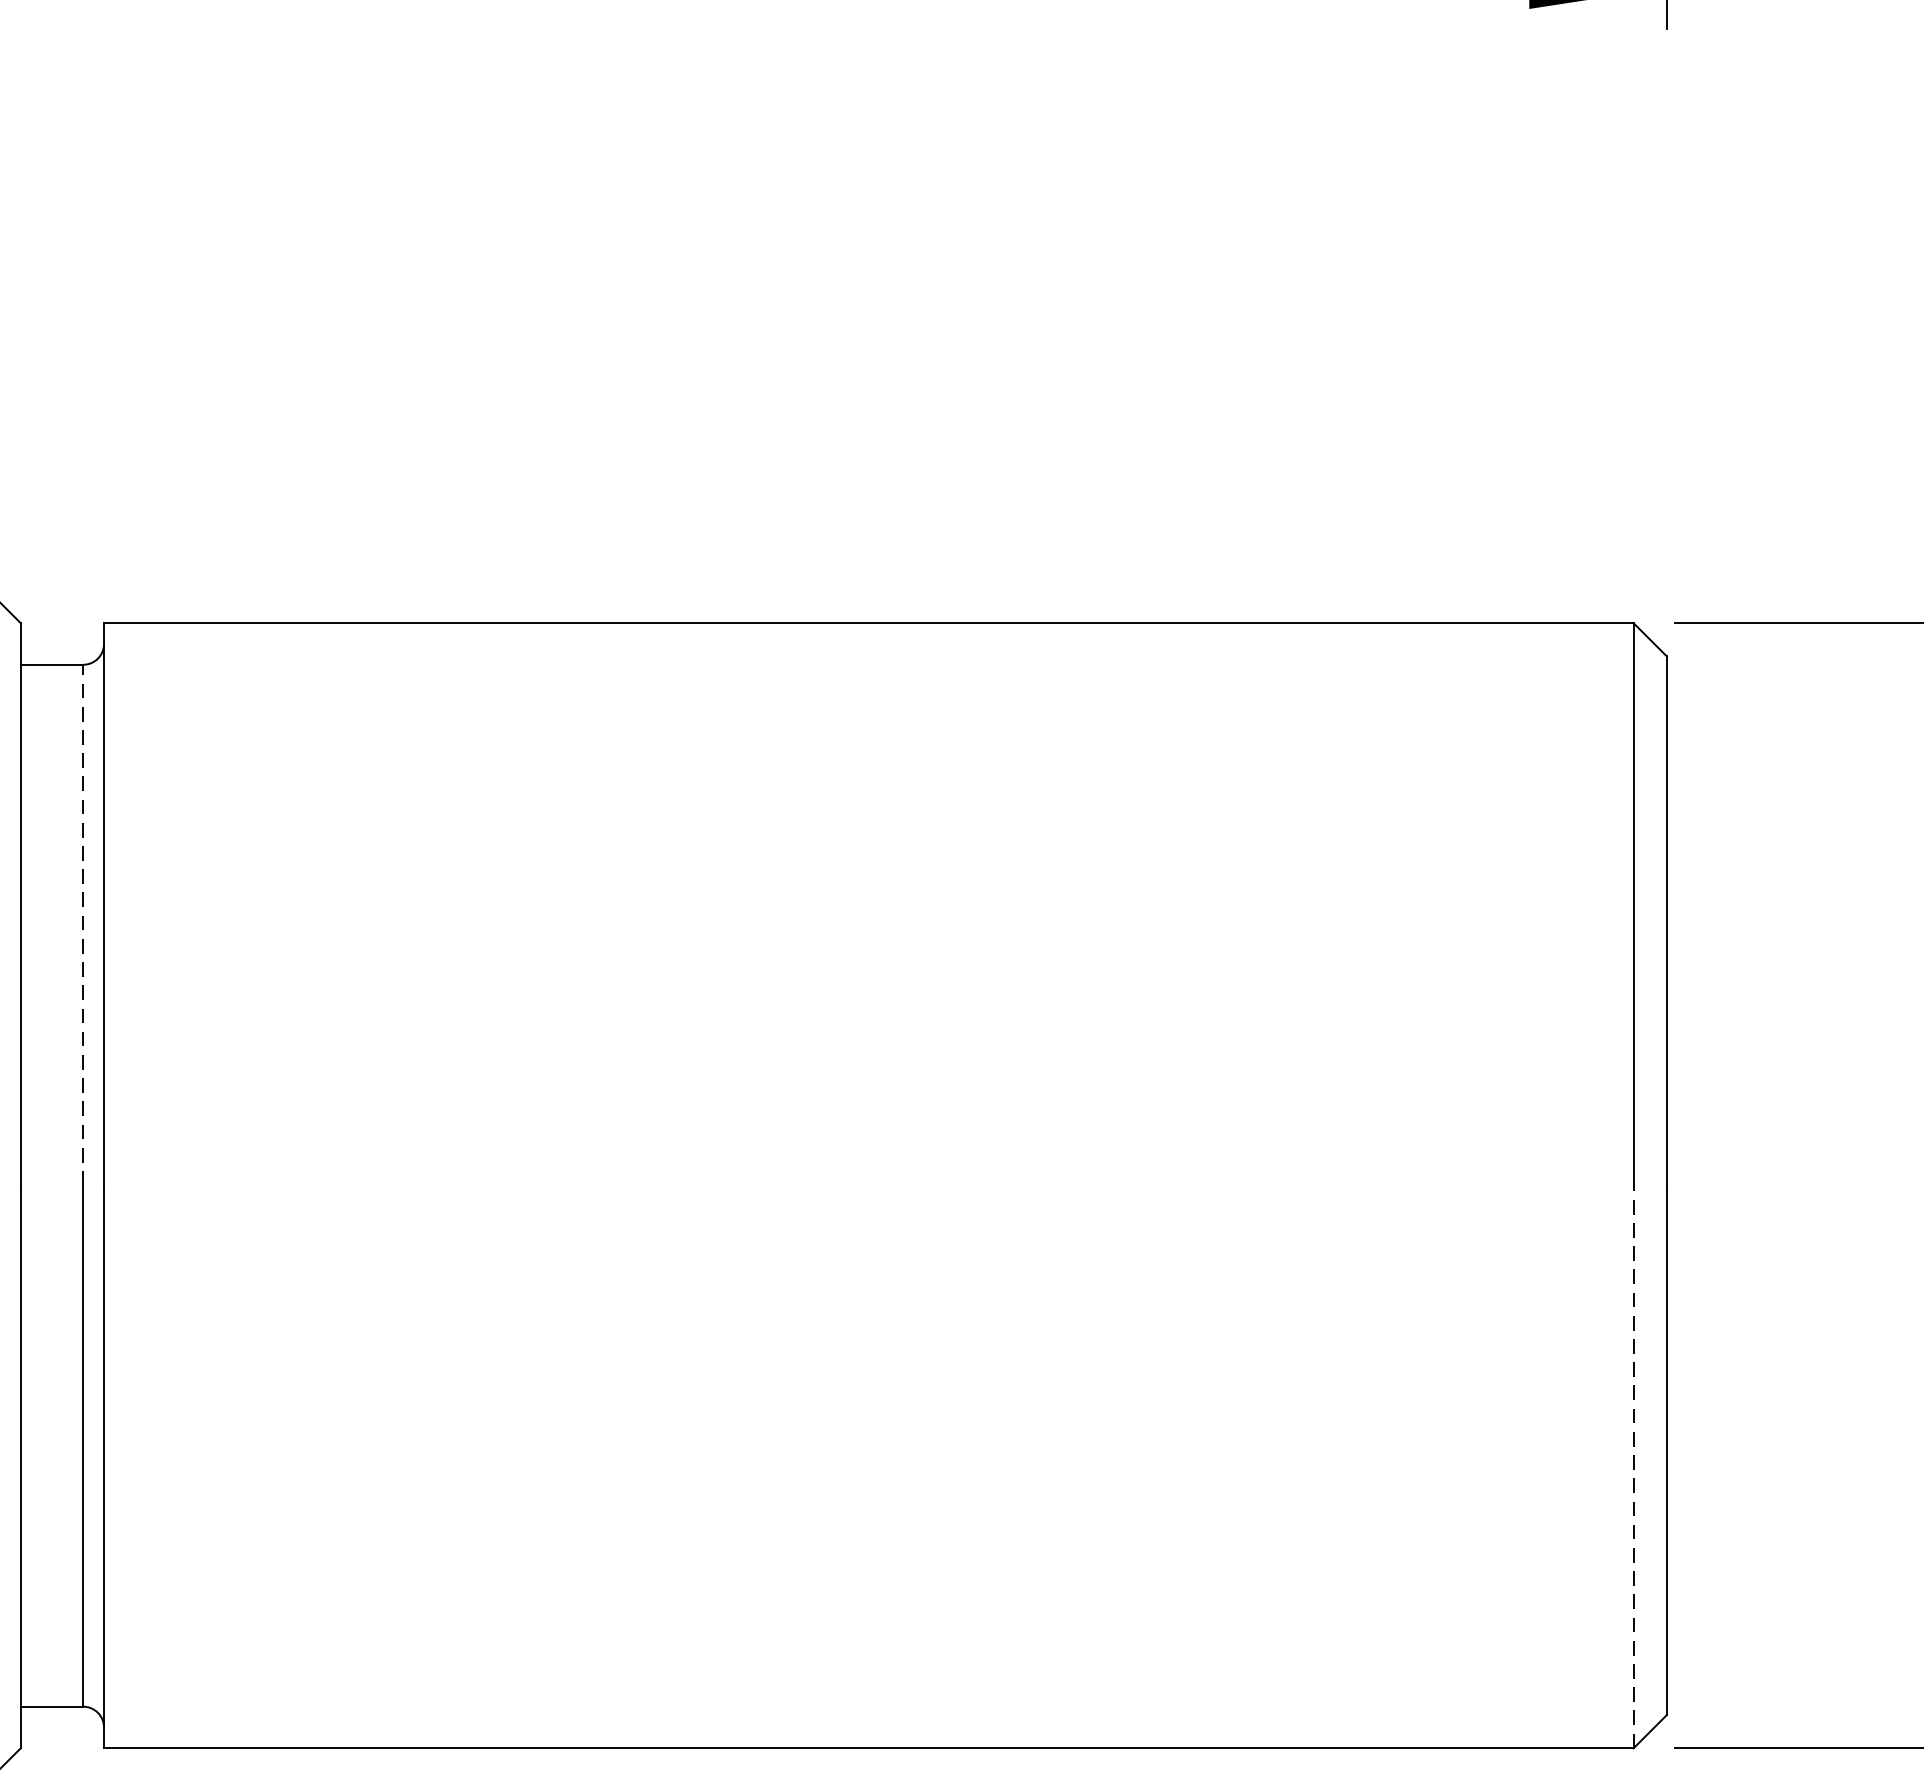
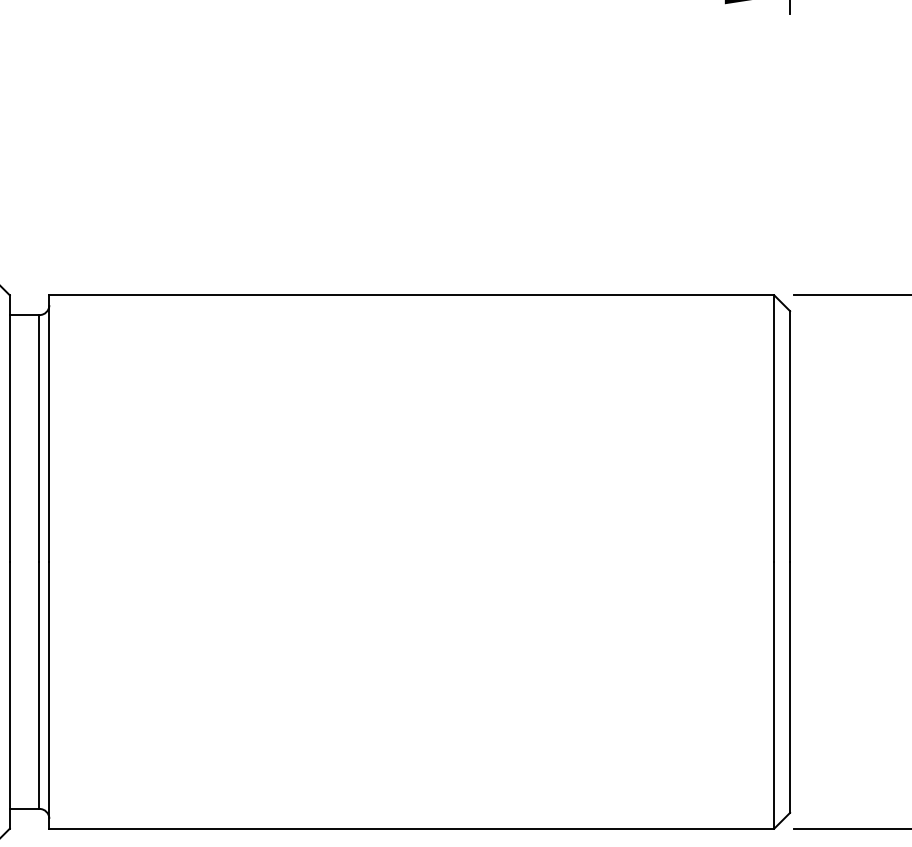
line: (83, 925) -> (39, 438), dashed -> solid
line: (1634, 1465) -> (774, 694), dashed -> solid

